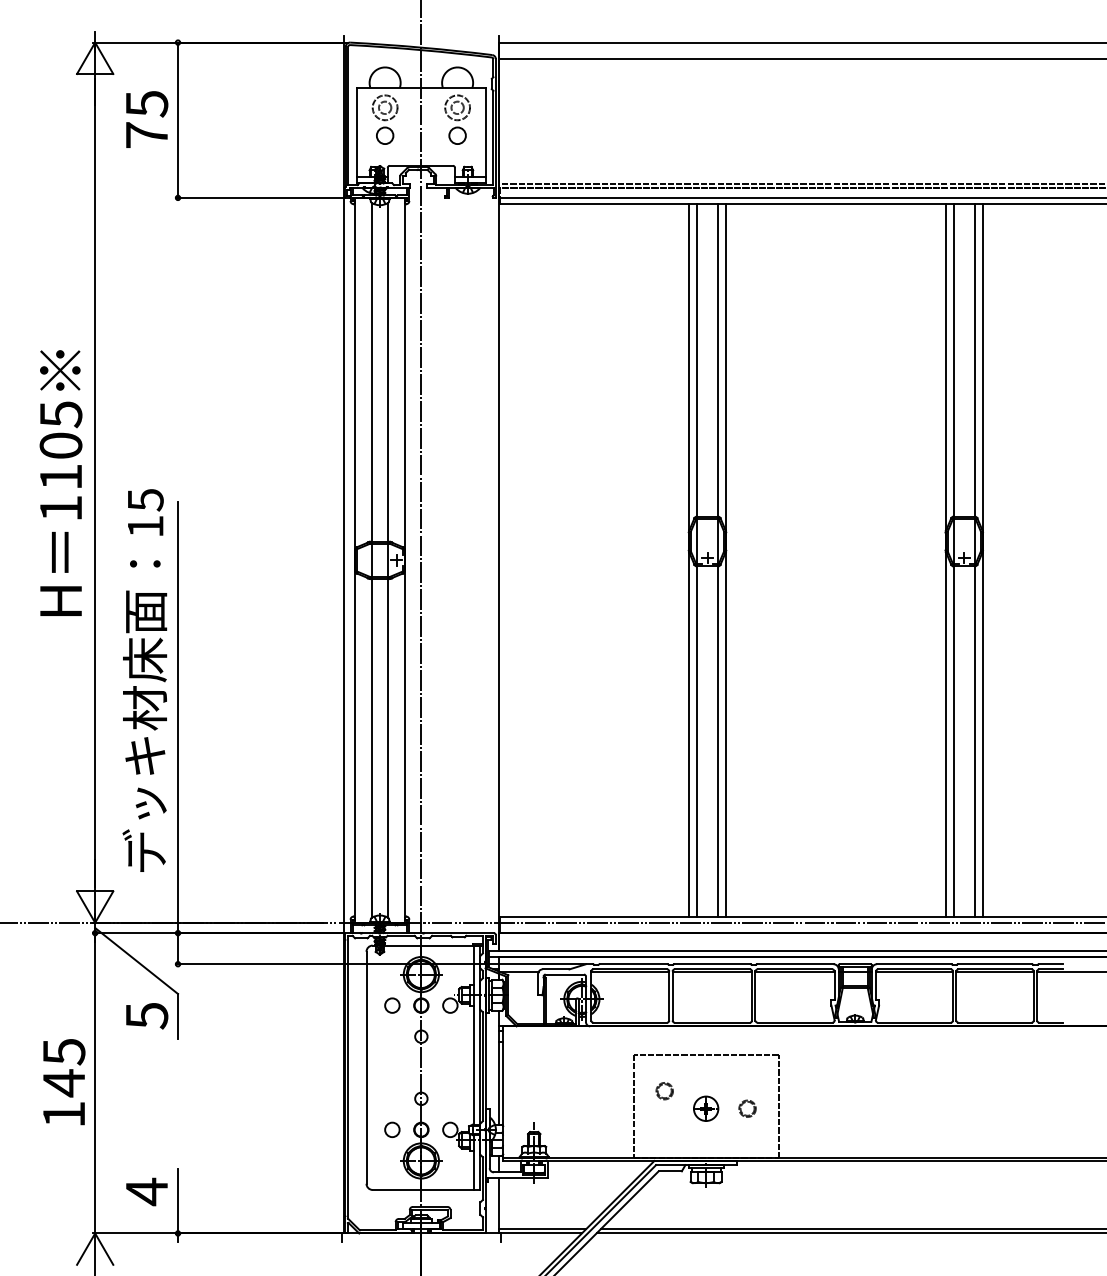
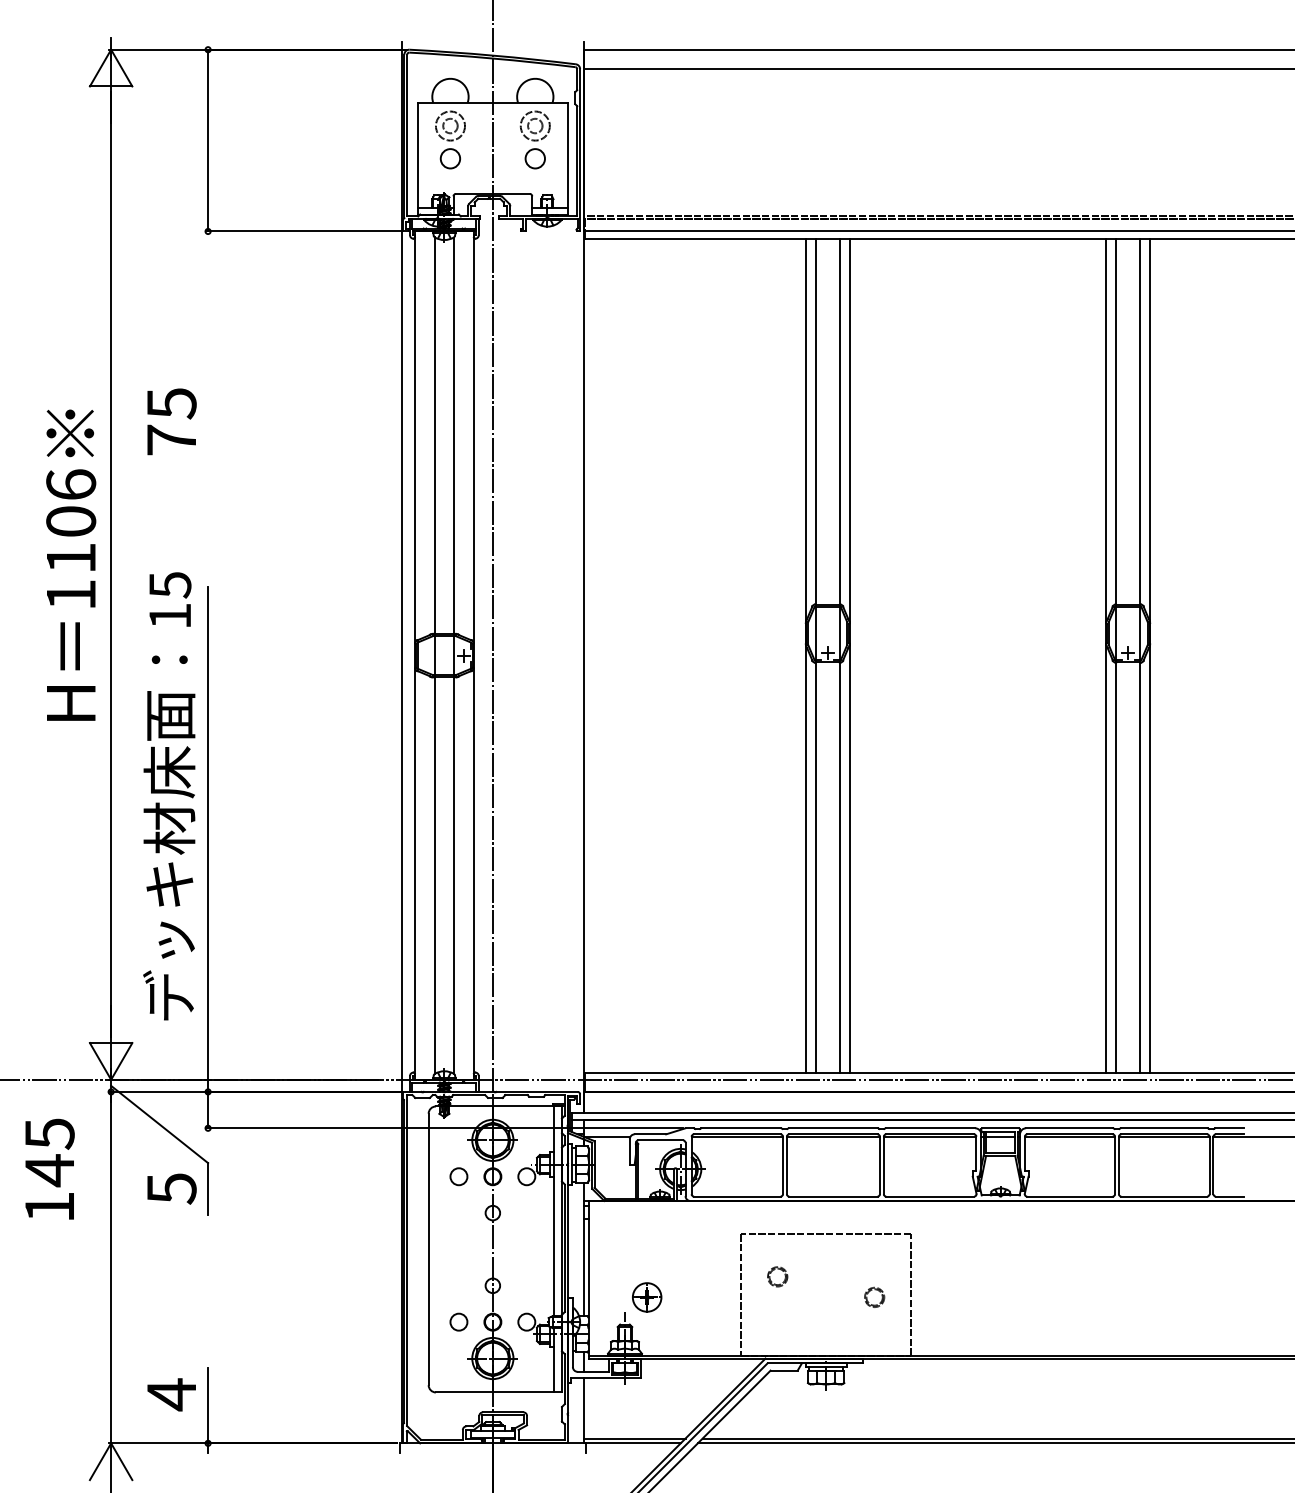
text: (146, 119) -> (171, 421), moved
text: (61, 414) -> (71, 485), 1105 -> 1106
text: (63, 1081) -> (49, 1168), moved
part: (706, 1108) -> (647, 1297), moved

